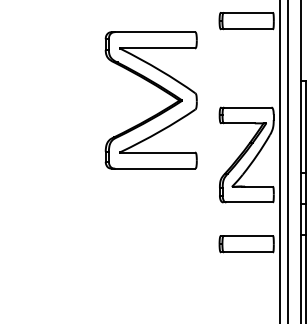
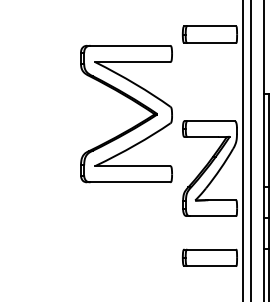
part: (159, 111) -> (134, 125), moved

